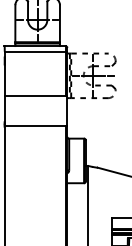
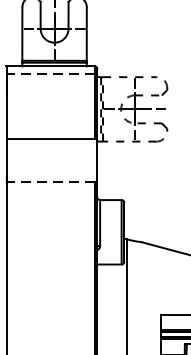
line: (34, 51) -> (49, 74), solid -> dashed
line: (34, 126) -> (49, 182), solid -> dashed

